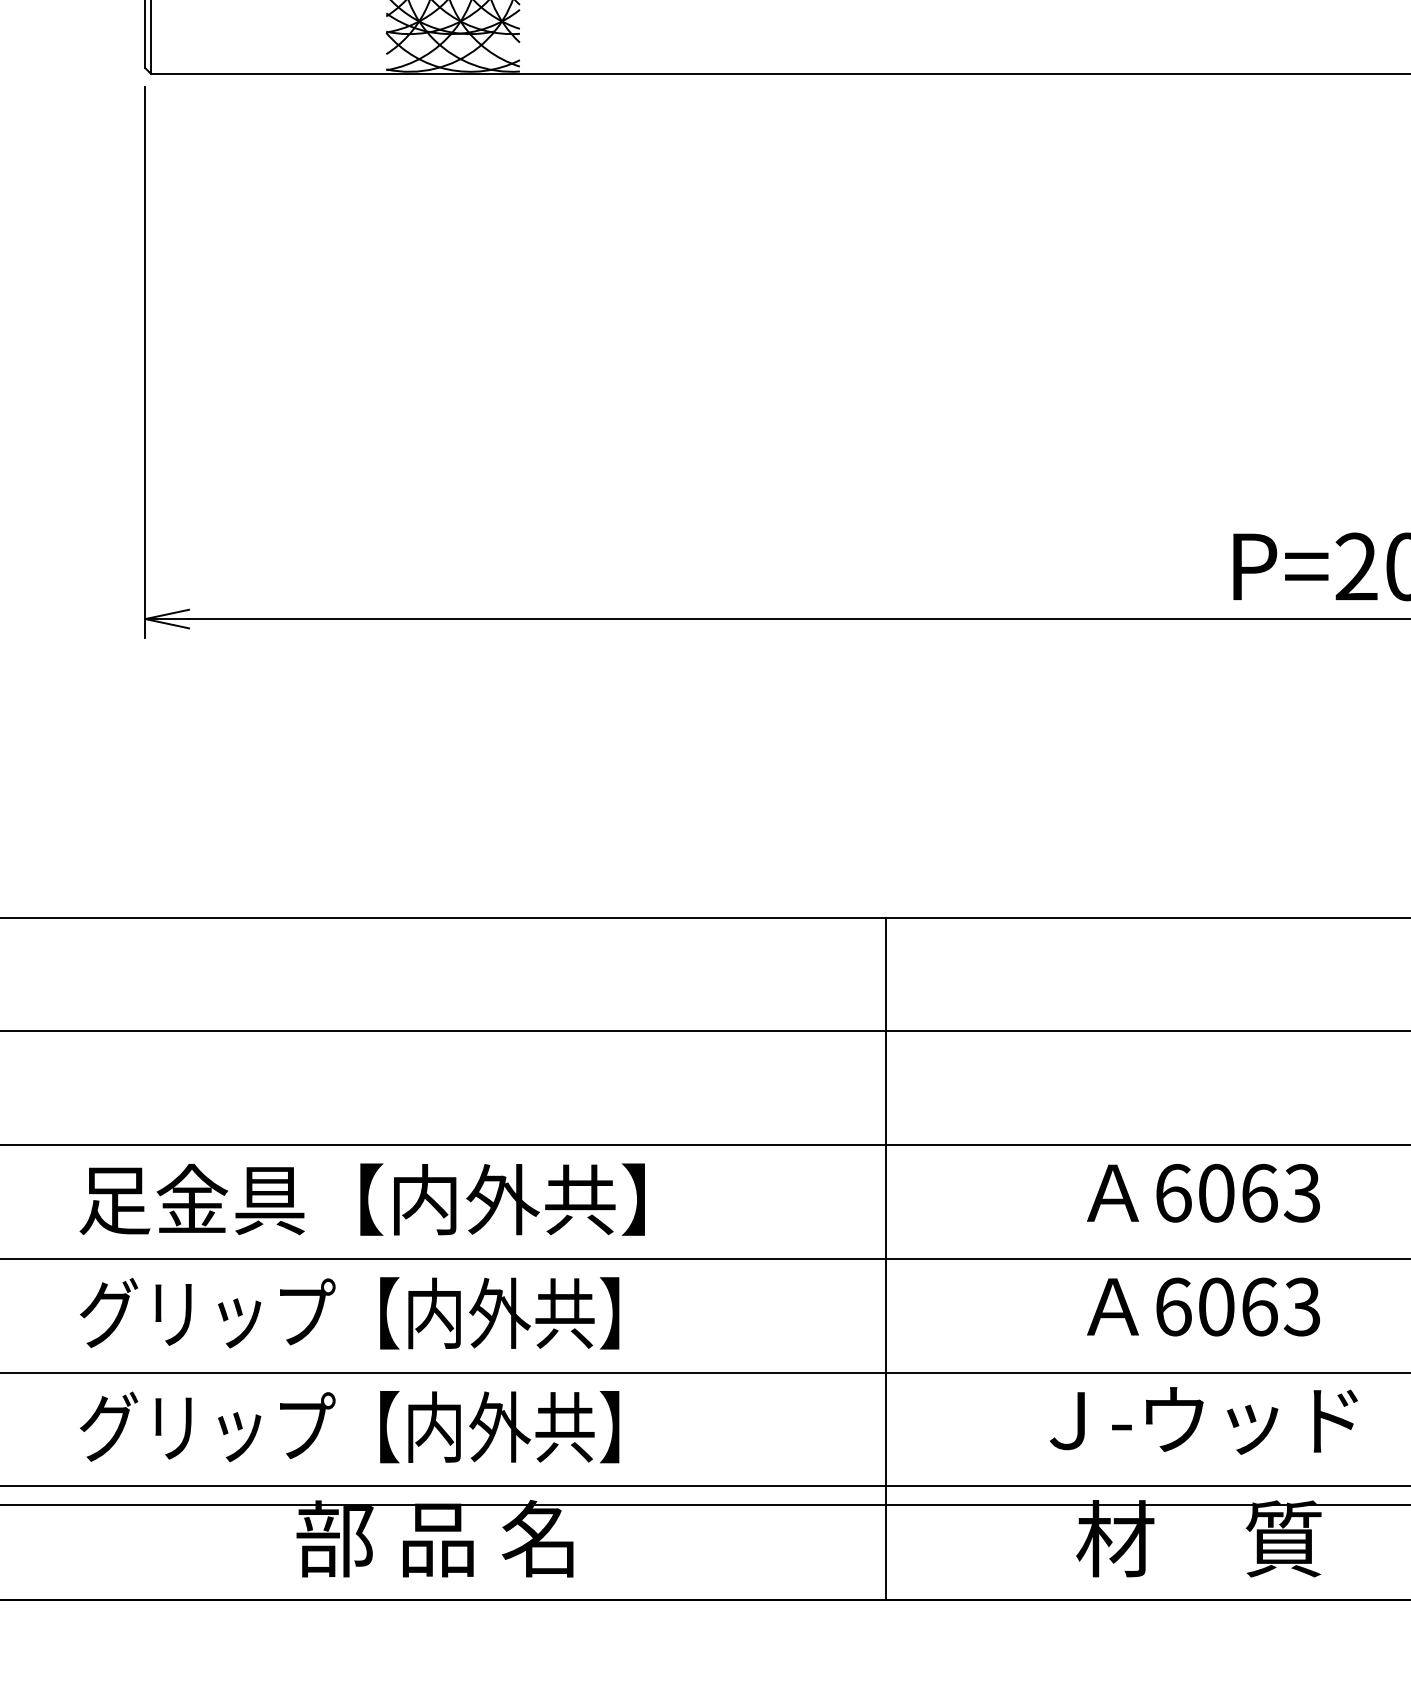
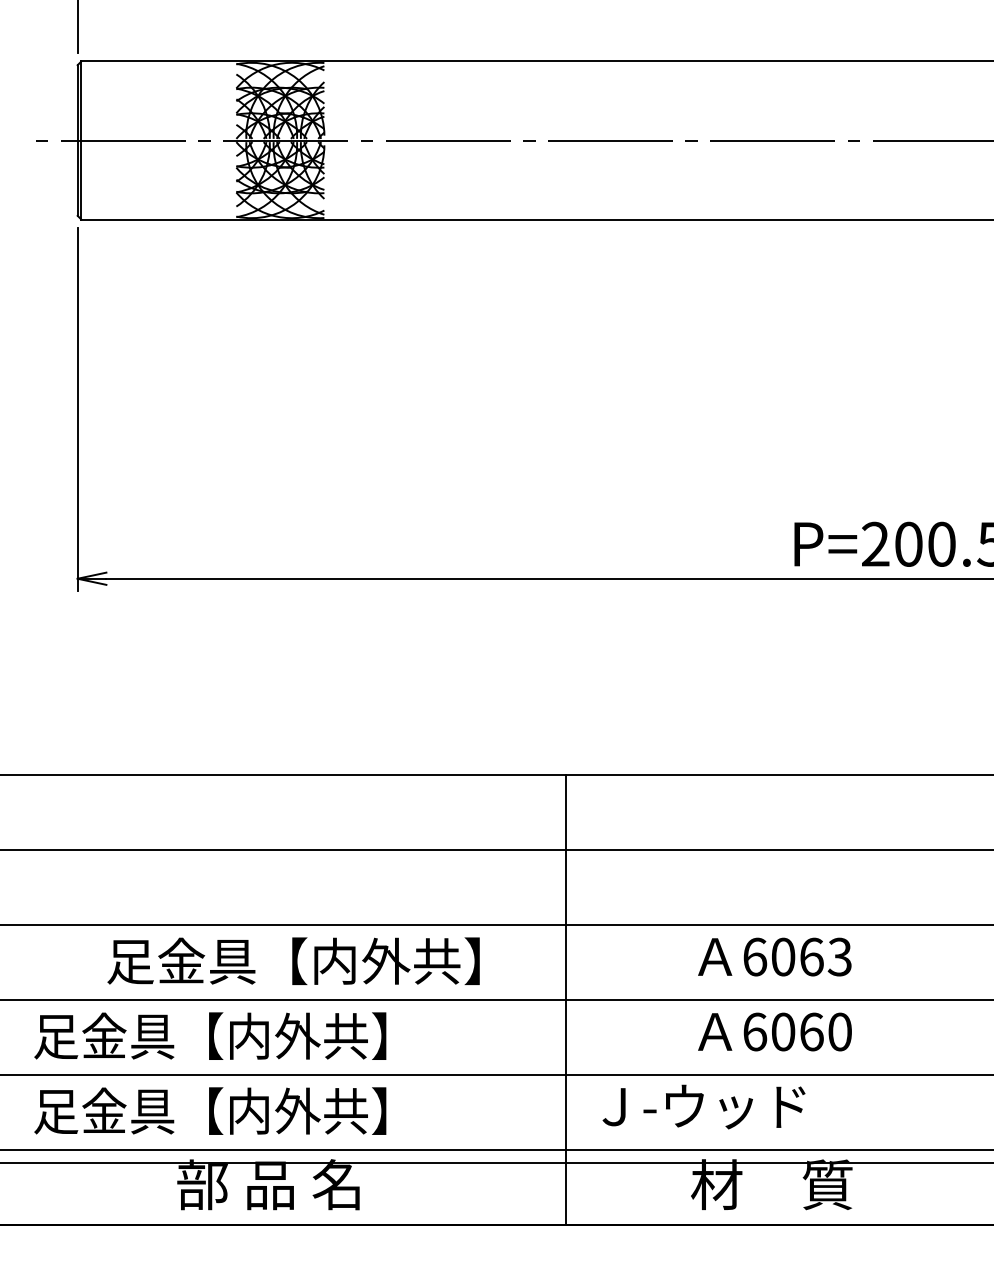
text: (362, 1198) -> (293, 960), moved
text: (1301, 1306) -> (839, 1031), 6063 -> 6060
text: (348, 1312) -> (211, 1035), グリップ【内外共】 -> 足金具【内外共】
text: (1203, 1420) -> (703, 1106), moved
text: (348, 1426) -> (211, 1110), グリップ【内外共】 -> 足金具【内外共】

